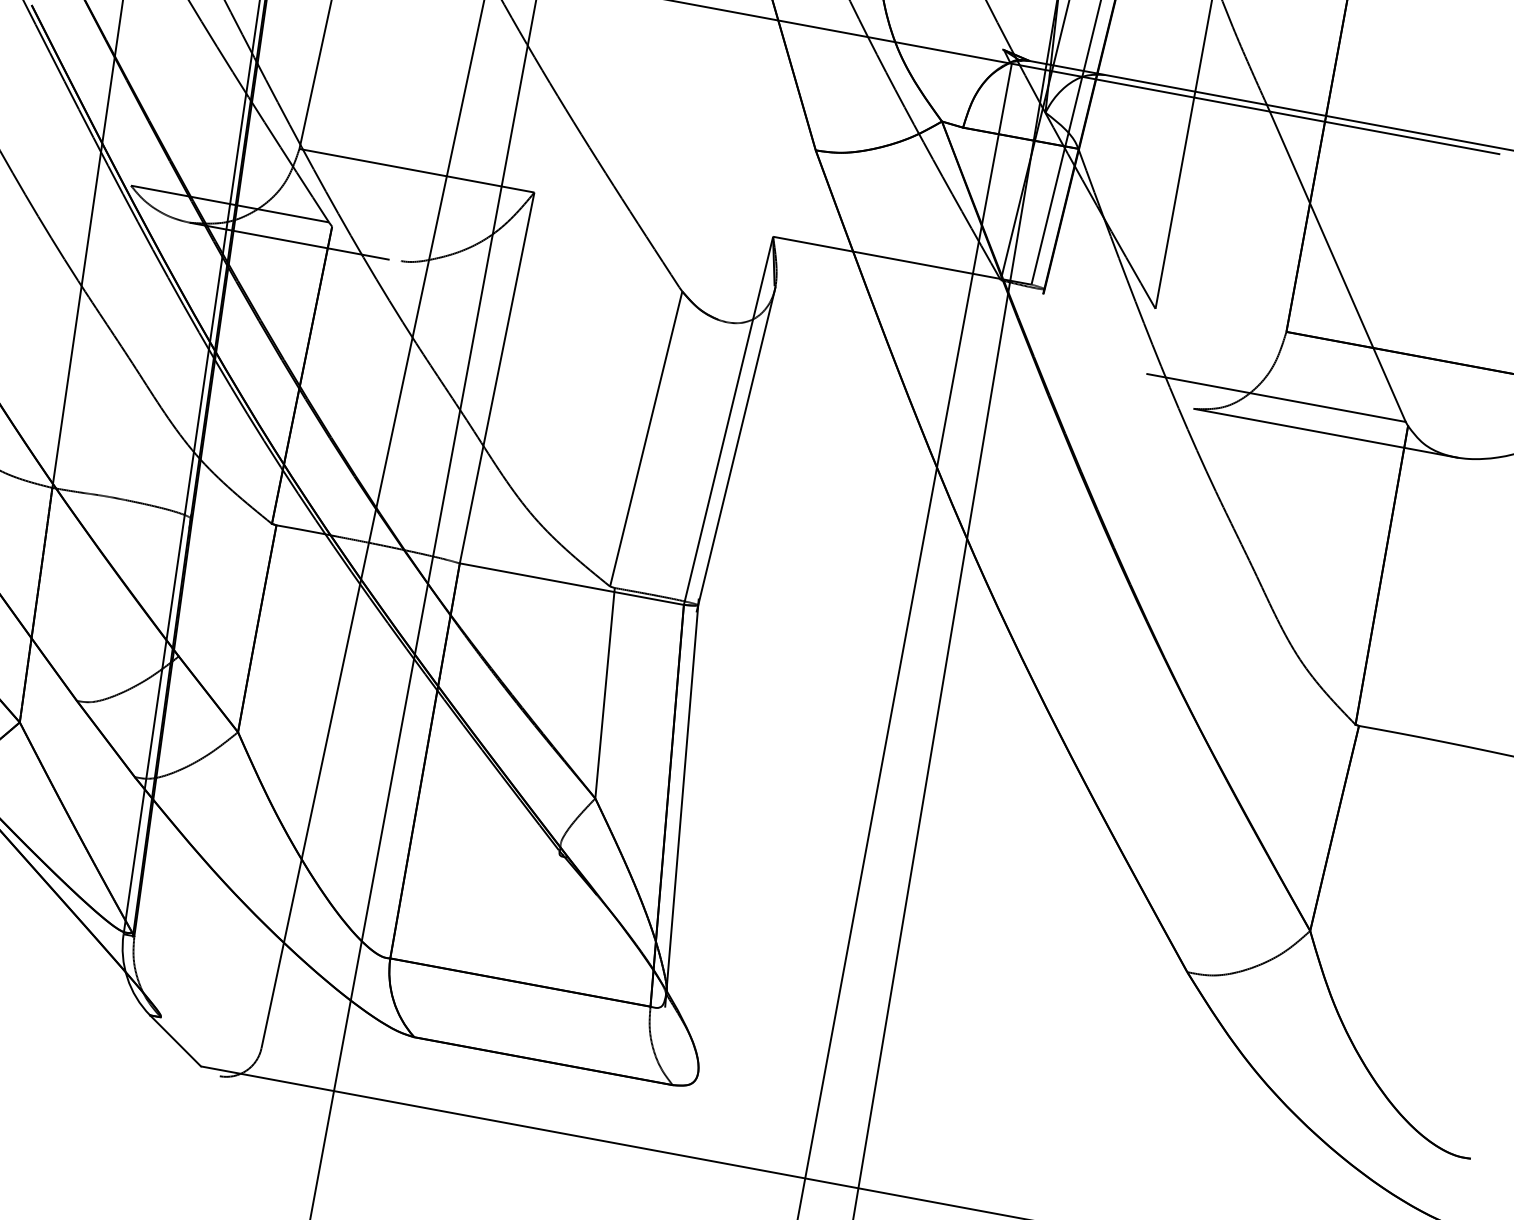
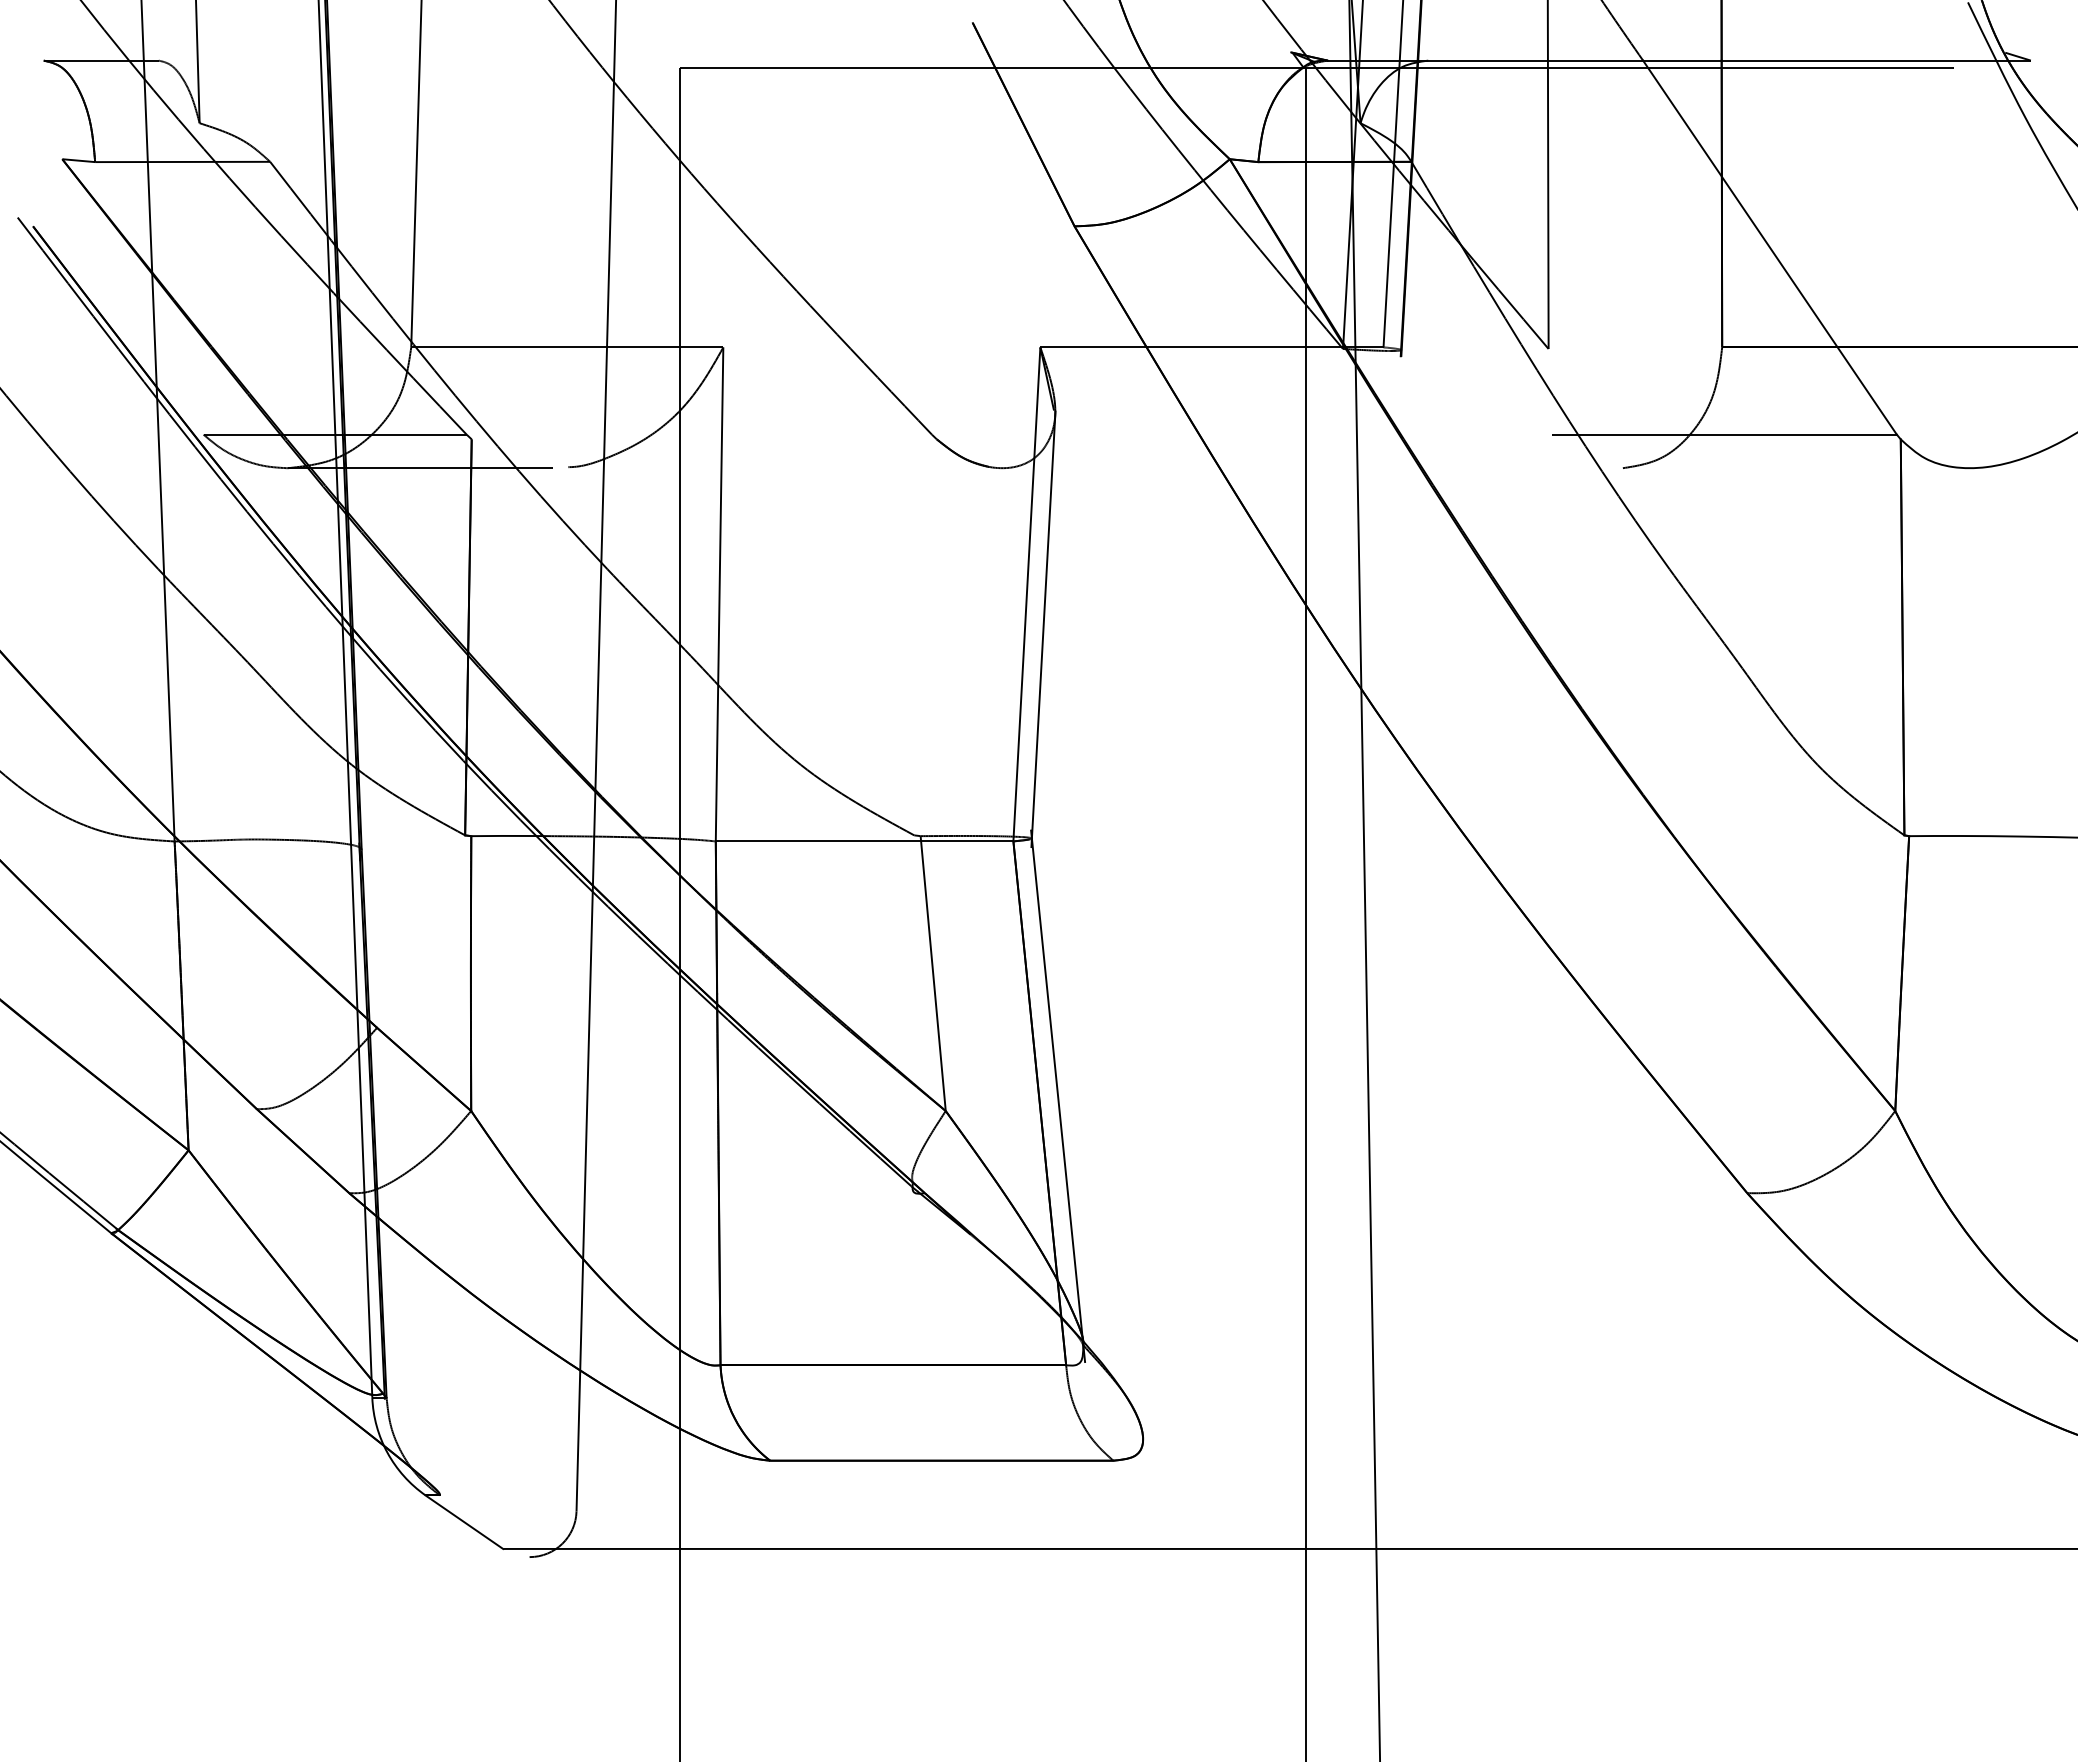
line: (1325, 433) -> (1796, 468), removed
line: (646, 439) -> (925, 637), removed

